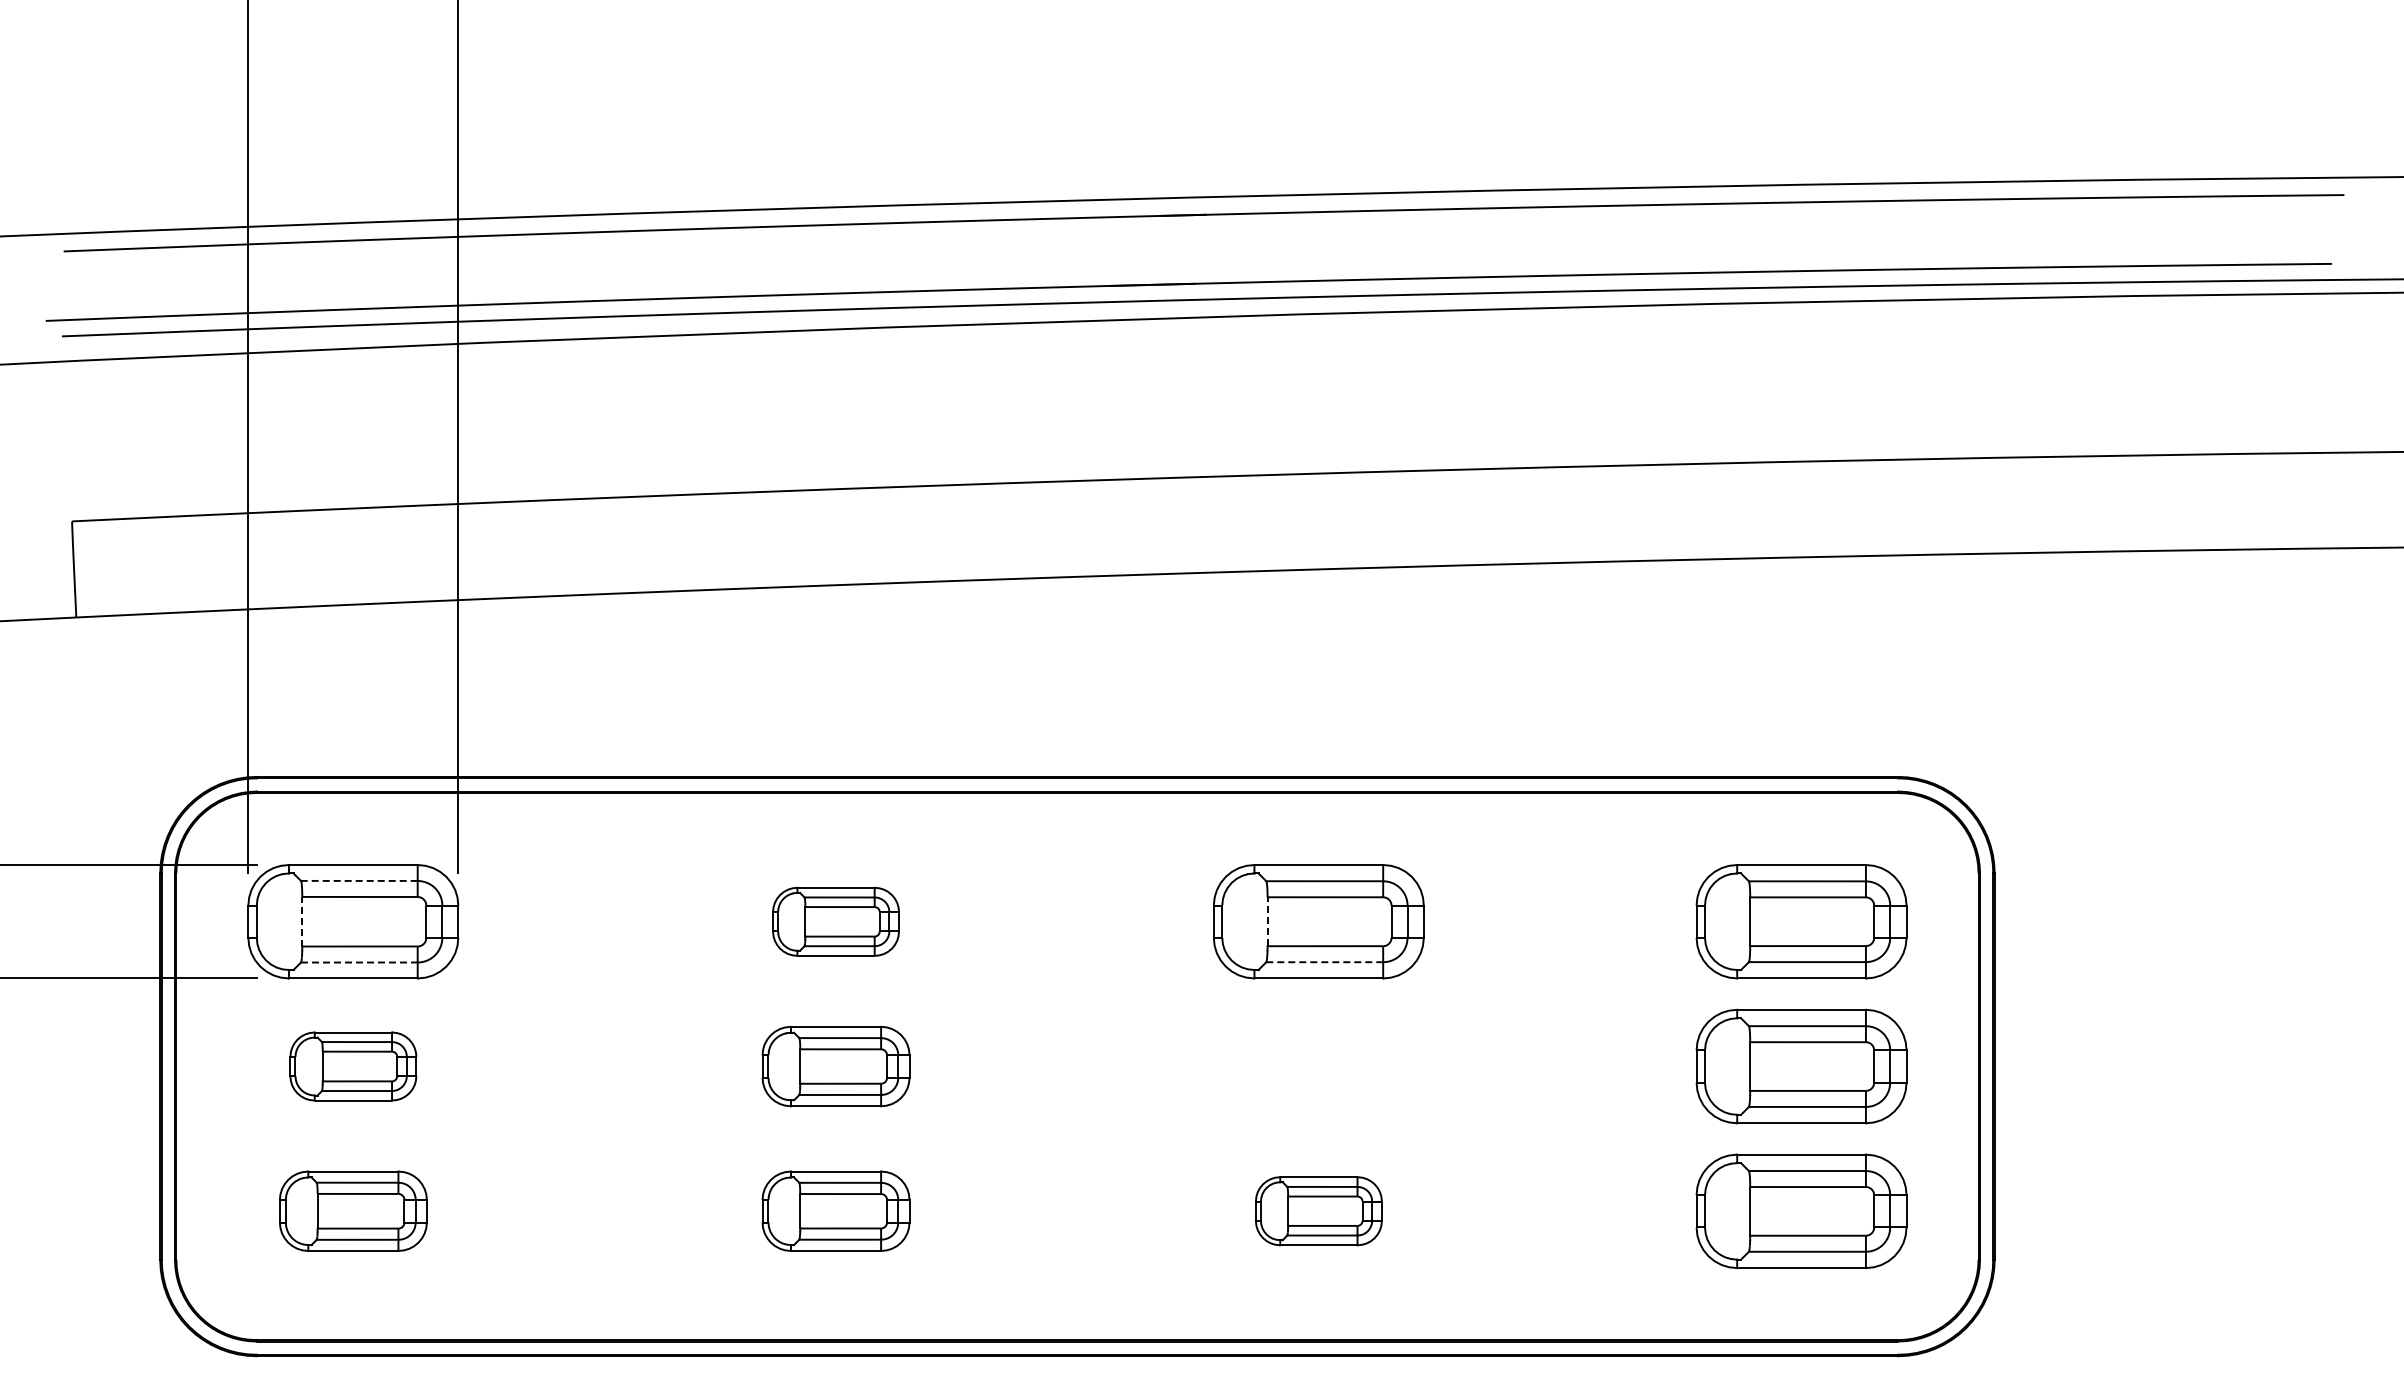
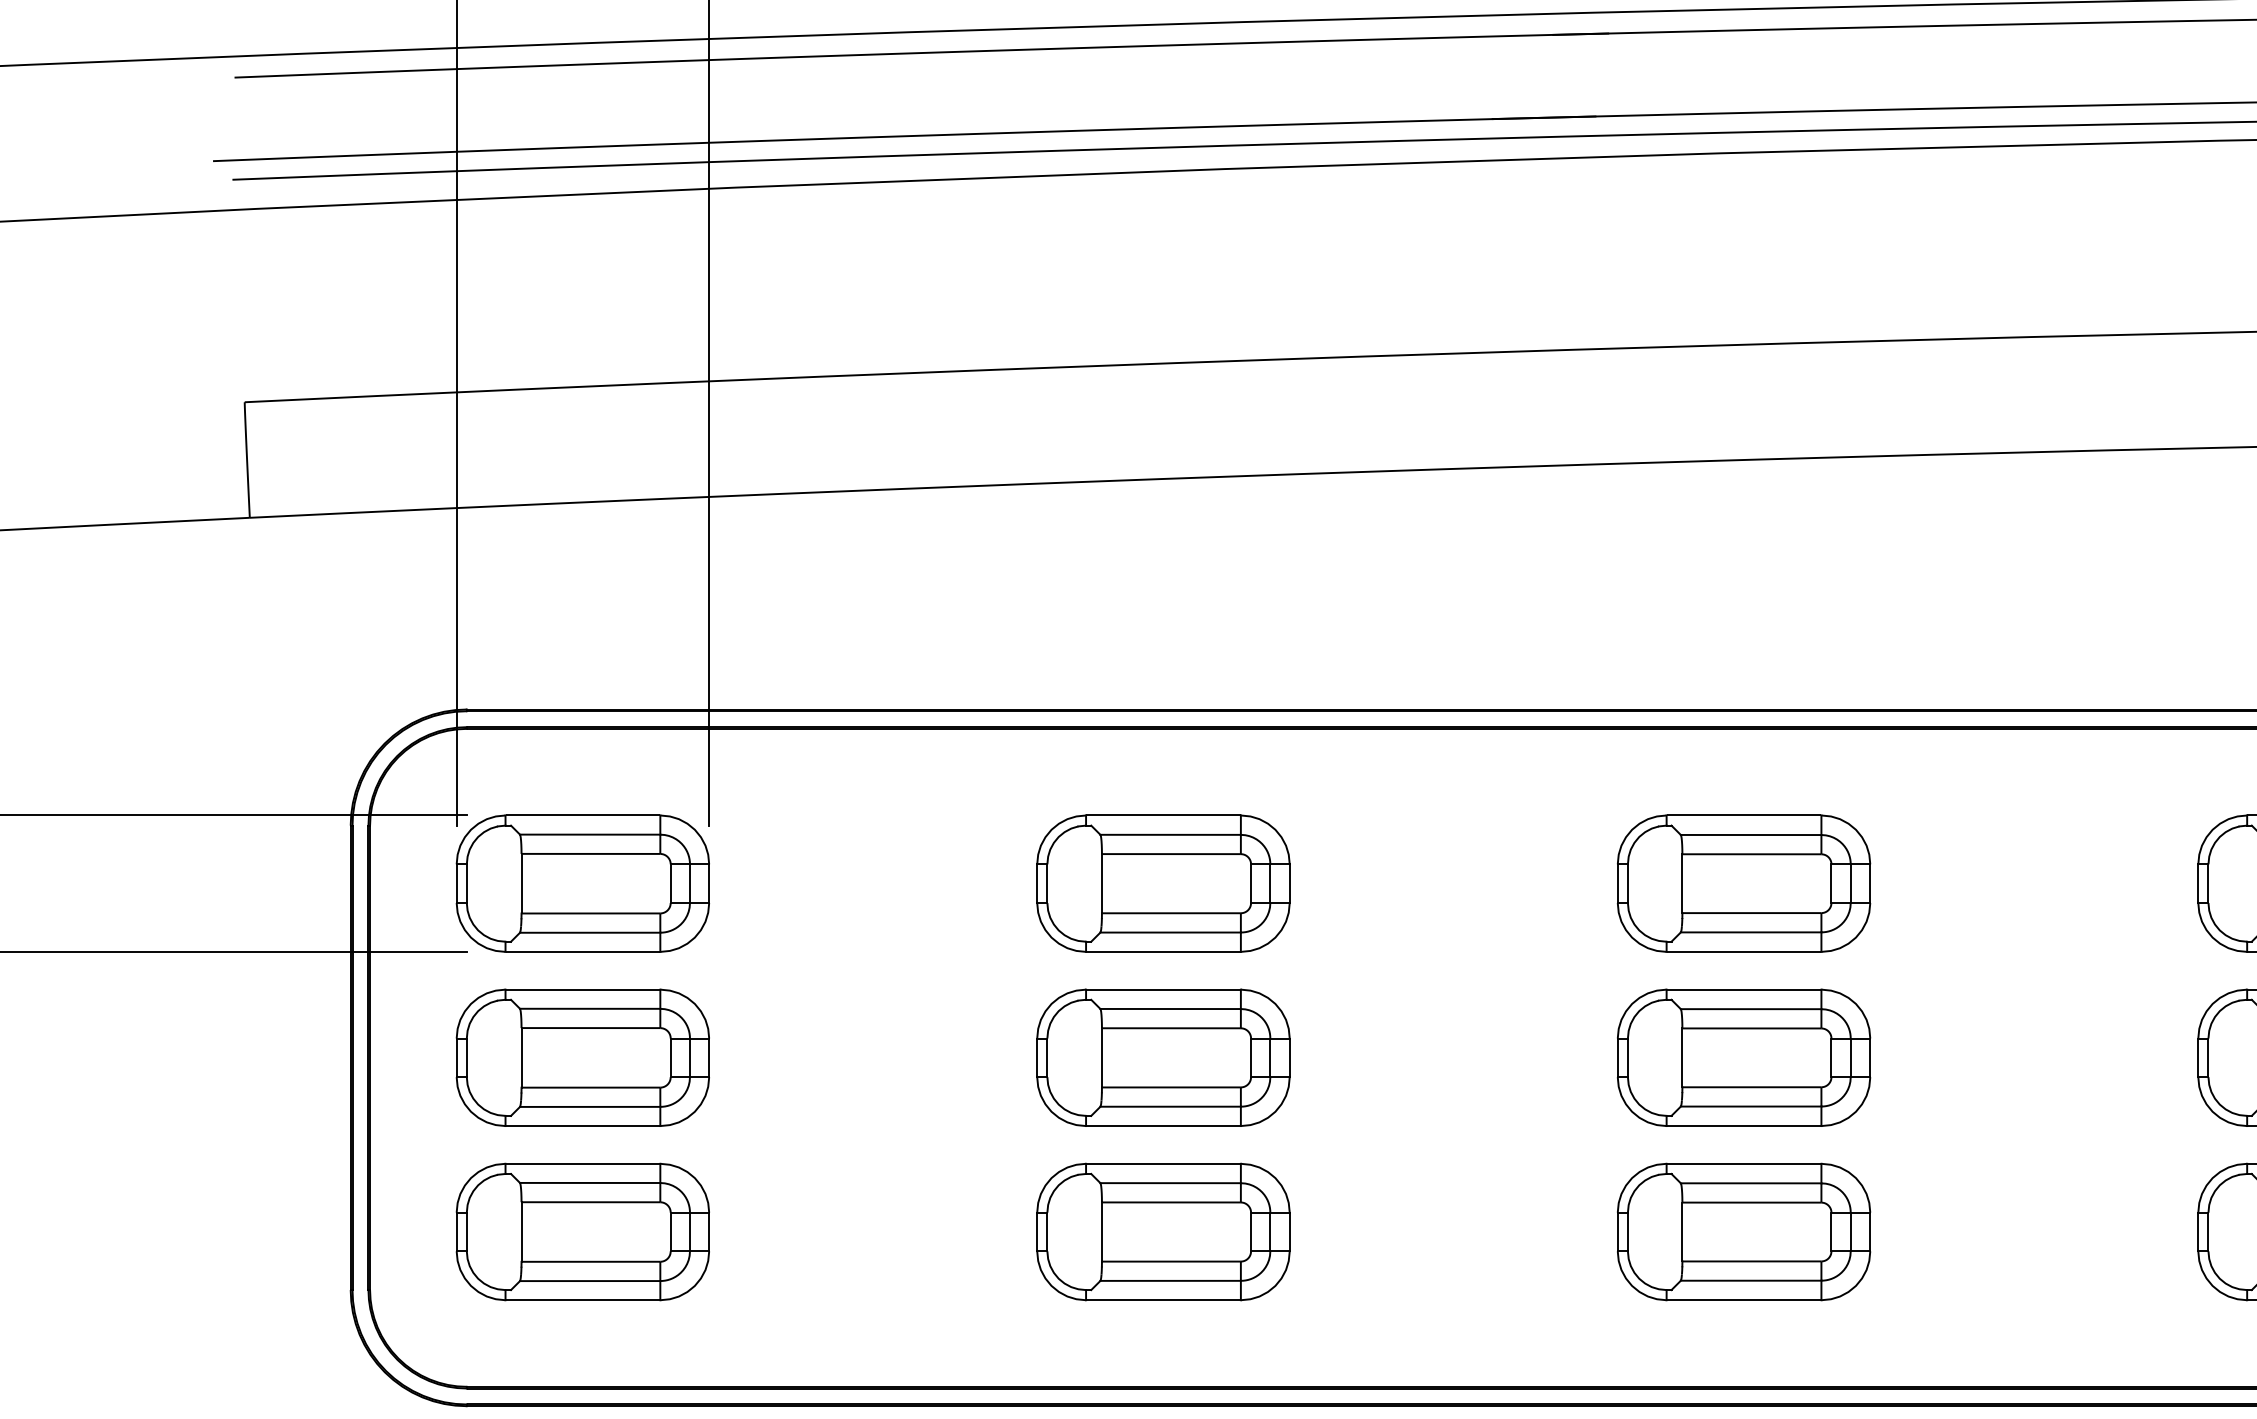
line: (358, 880) -> (589, 834), dashed -> solid
line: (302, 921) -> (521, 883), dashed -> solid
part: (835, 921) -> (1162, 883), size x1.67
line: (1267, 921) -> (1682, 883), dashed -> solid
line: (359, 962) -> (590, 932), dashed -> solid
line: (1325, 962) -> (1752, 932), dashed -> solid
part: (353, 1066) -> (583, 1057), size x1.67
part: (835, 1066) -> (1162, 1057), size x1.43
part: (1318, 1066) -> (1743, 1057), added
part: (353, 1210) -> (583, 1230), size x1.43
part: (835, 1210) -> (1162, 1230), size x1.43
part: (1318, 1210) -> (1743, 1230), size x1.67

